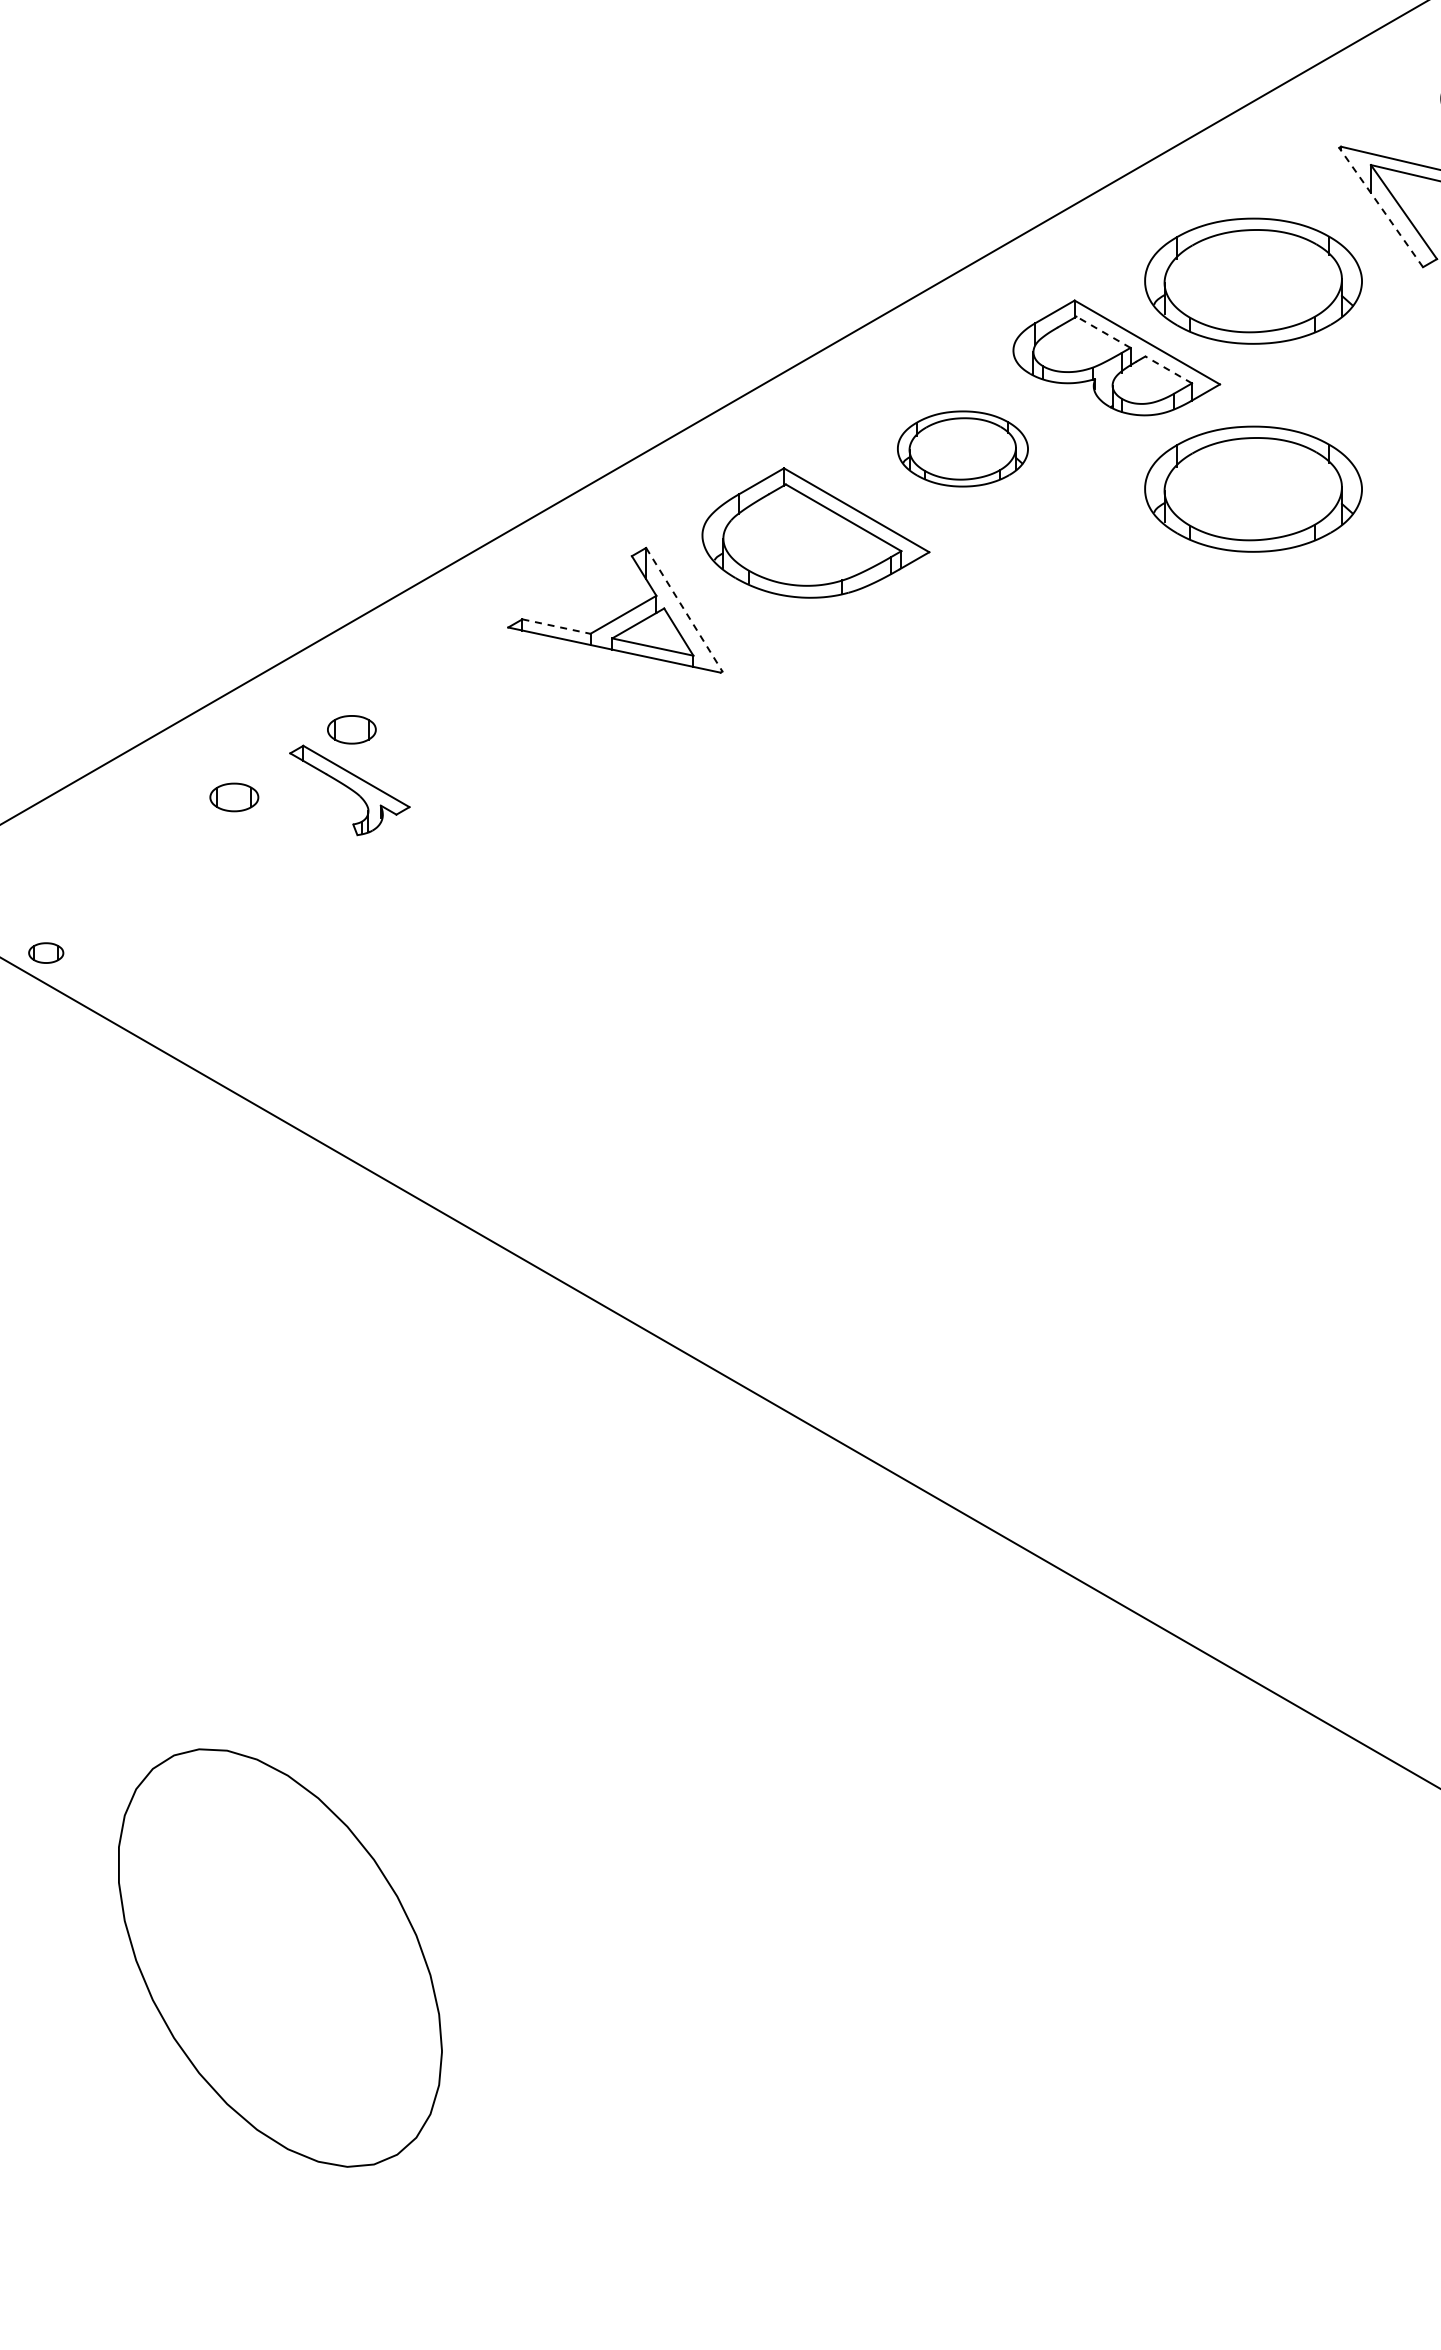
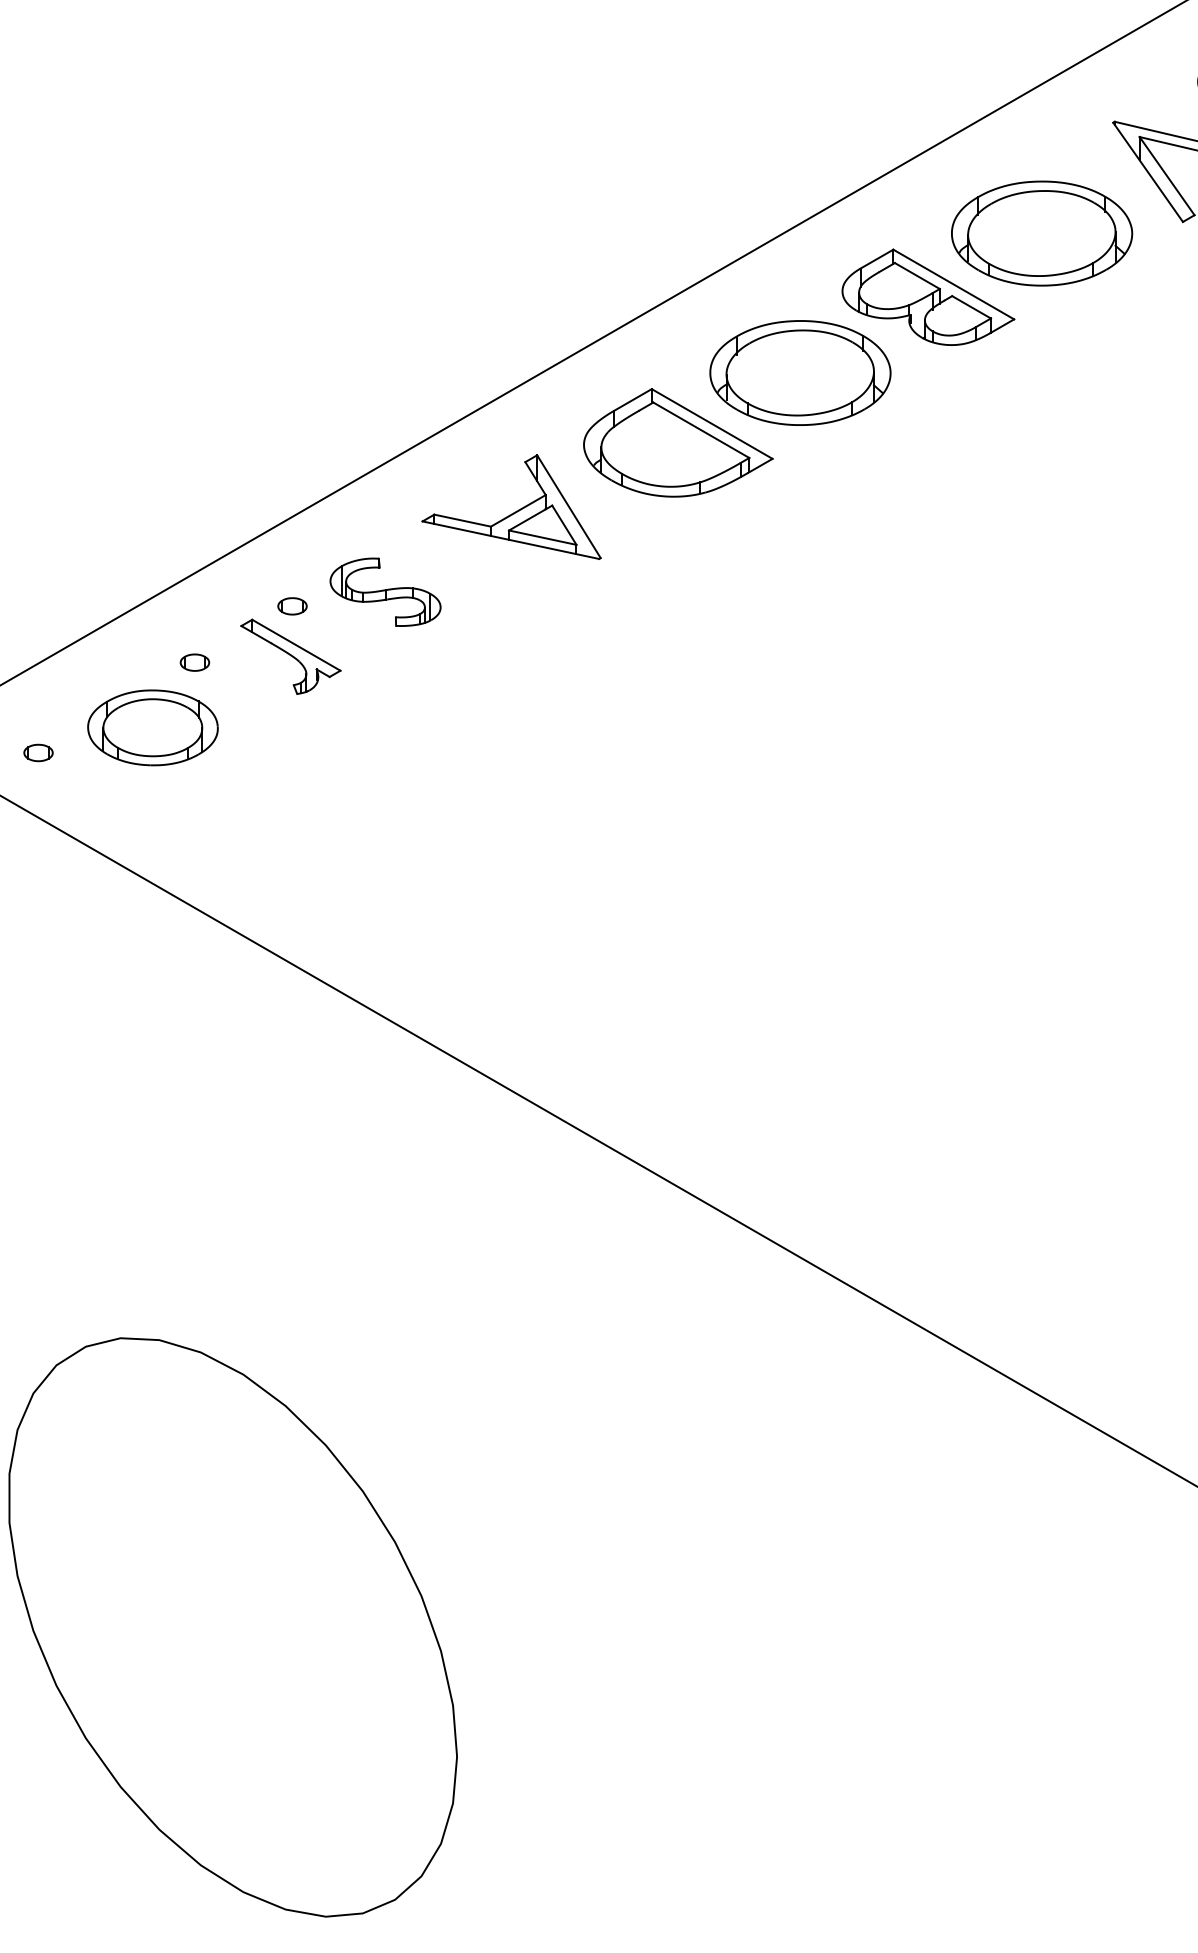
line: (1381, 207) -> (1148, 172), dashed -> solid
line: (1103, 332) -> (917, 276), dashed -> solid
line: (1168, 369) -> (971, 306), dashed -> solid
part: (962, 448) -> (800, 372), size x1.67
part: (1253, 488) -> (1042, 405), removed
line: (684, 609) -> (569, 506), dashed -> solid
line: (556, 626) -> (462, 520), dashed -> solid
part: (463, 712) -> (385, 592), added
part: (351, 729) -> (292, 606), size x0.71
part: (234, 797) -> (195, 662), size x0.71
part: (183, 875) -> (152, 727), added
part: (46, 952) -> (38, 752), moved
part: (280, 1957) -> (233, 1626), size x1.67

